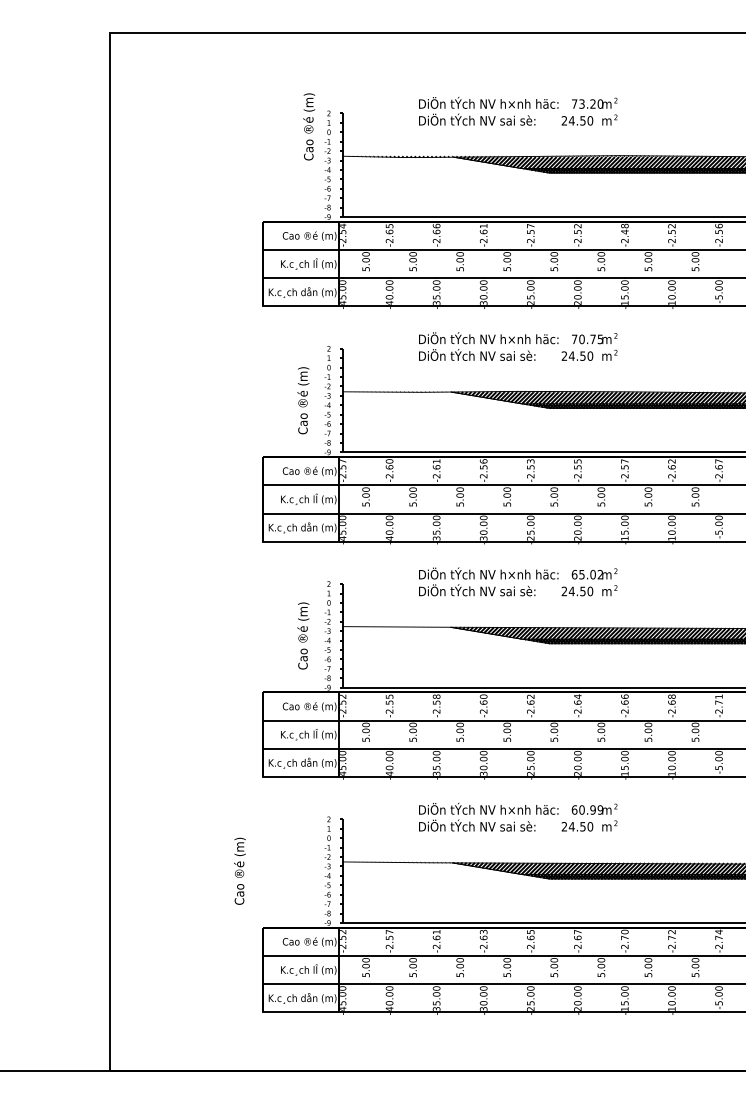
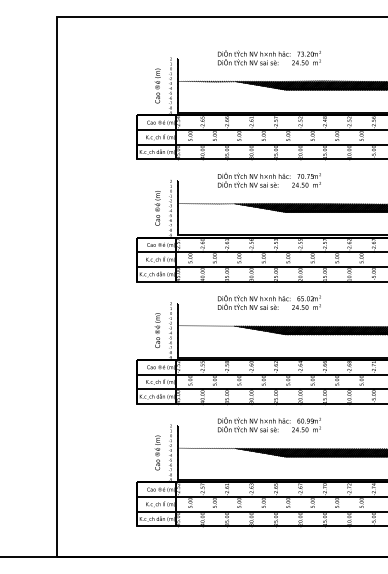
text: (308, 125) -> (157, 85), moved
text: (239, 870) -> (157, 452), moved

